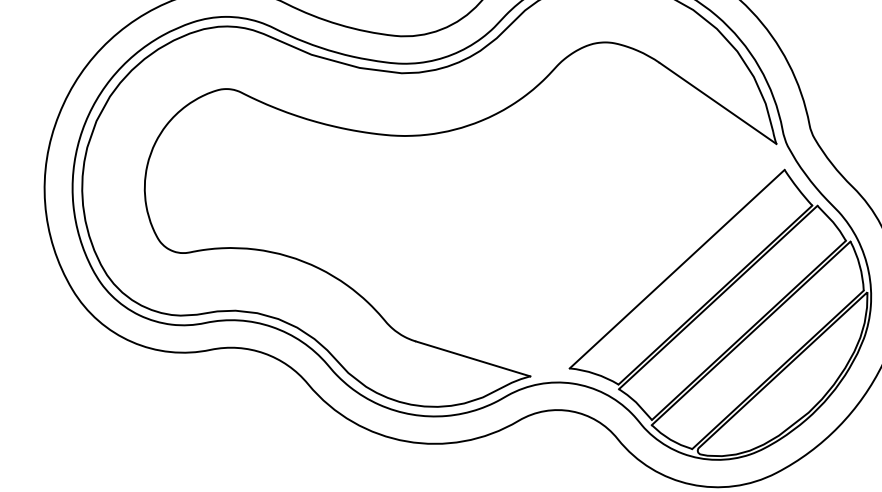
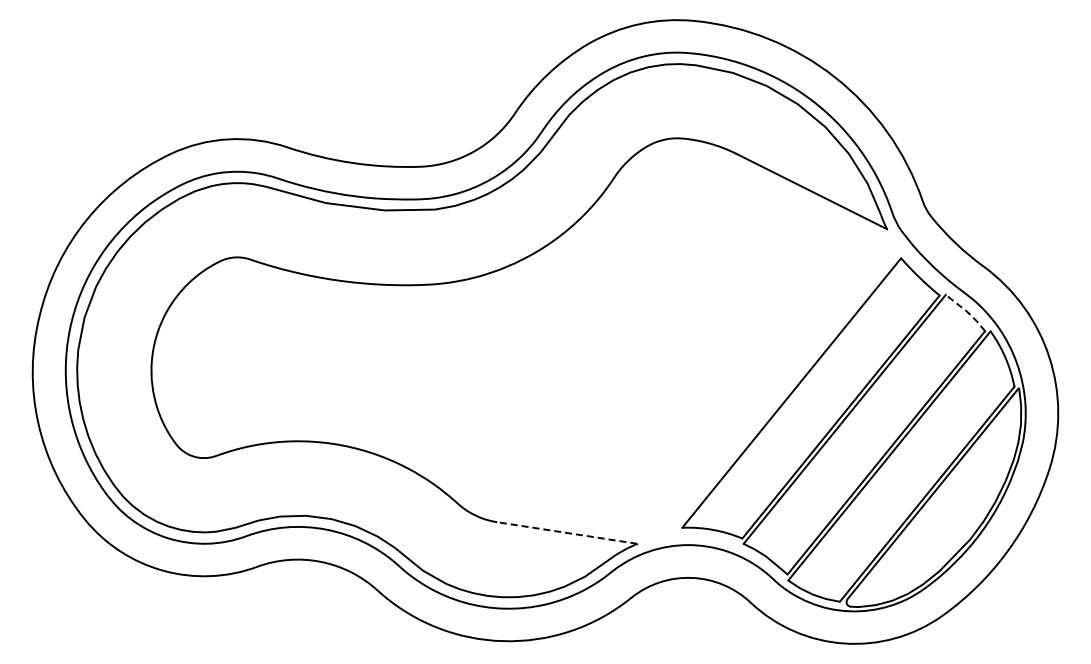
line: (832, 222) -> (966, 311), solid -> dashed
line: (473, 359) -> (567, 533), solid -> dashed

